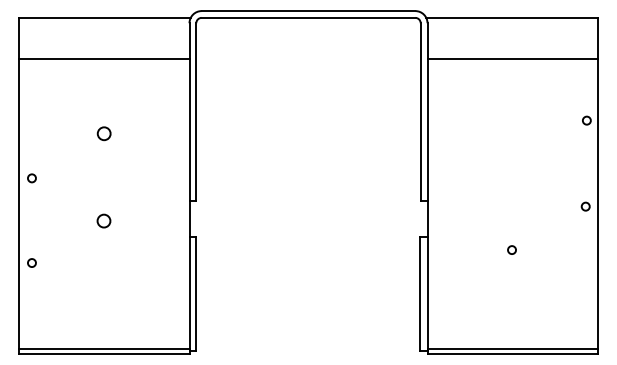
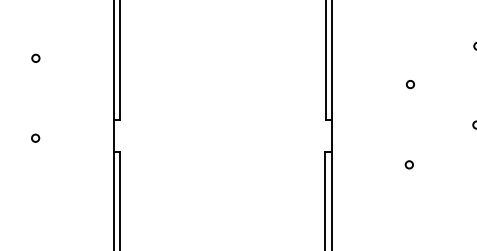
circle: (104, 133) -> (36, 58), size x0.62
circle: (513, 162) -> (410, 84), added
circle: (103, 220) -> (35, 137), size x0.62

